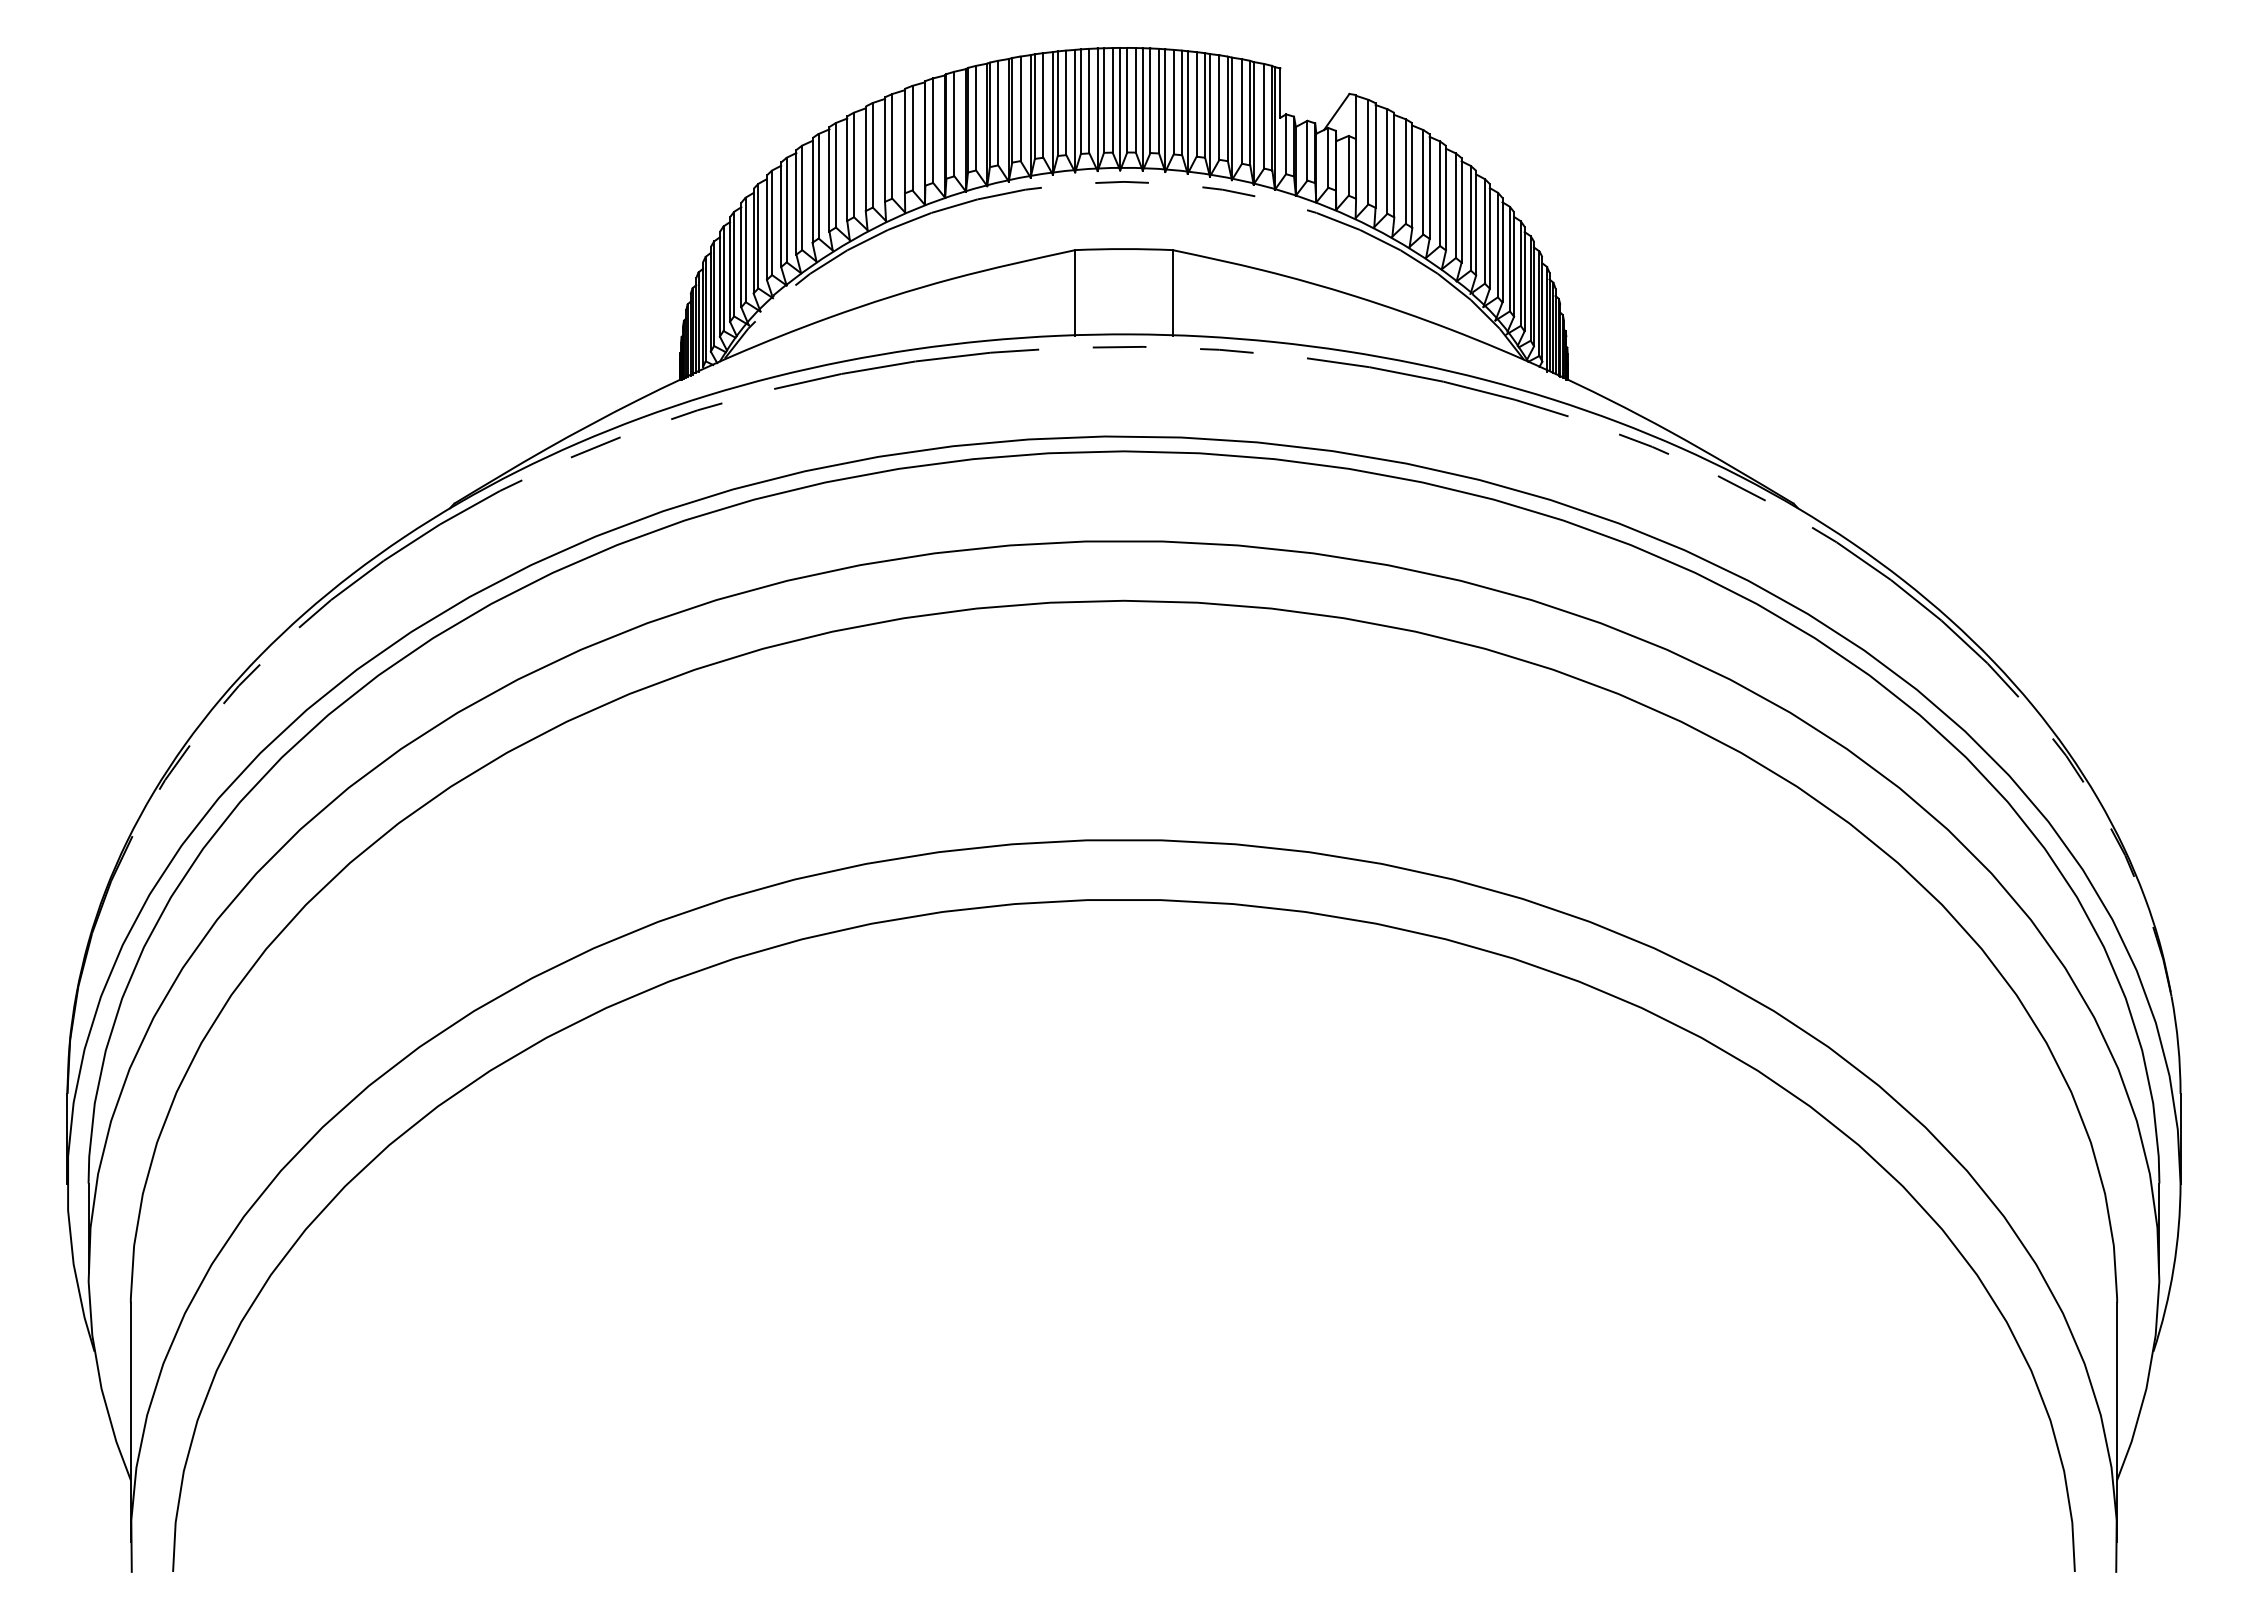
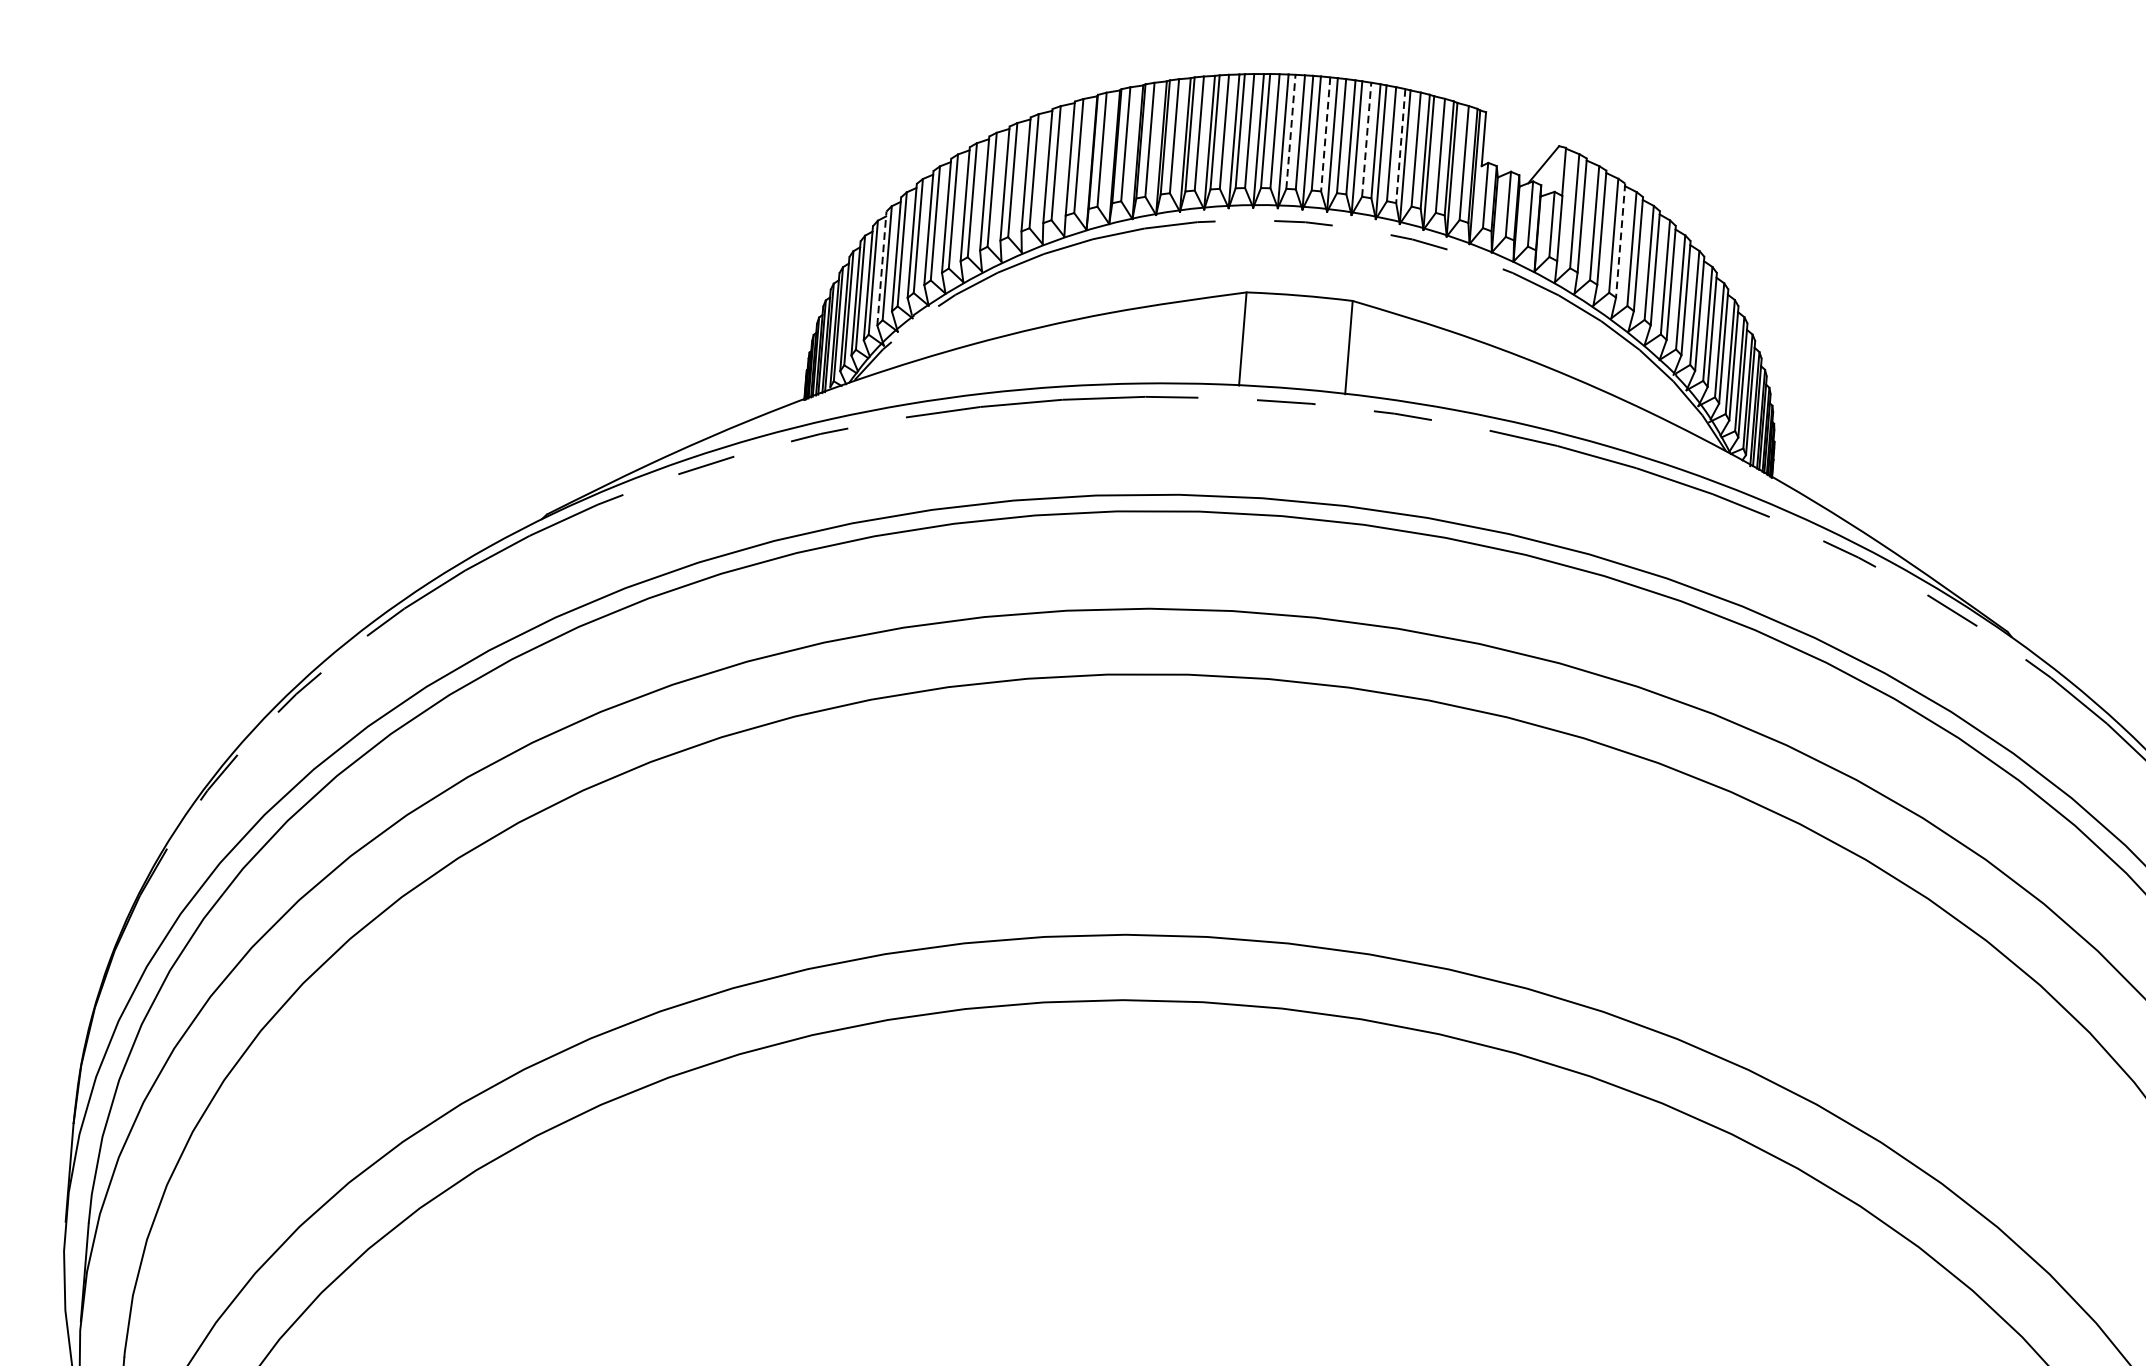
line: (1104, 100) -> (1291, 131), solid -> dashed
line: (1135, 100) -> (1325, 134), solid -> dashed
line: (1173, 101) -> (1366, 138), solid -> dashed
line: (1205, 105) -> (1401, 146), solid -> dashed
line: (1412, 176) -> (1620, 241), solid -> dashed
line: (741, 254) -> (882, 267), solid -> dashed

